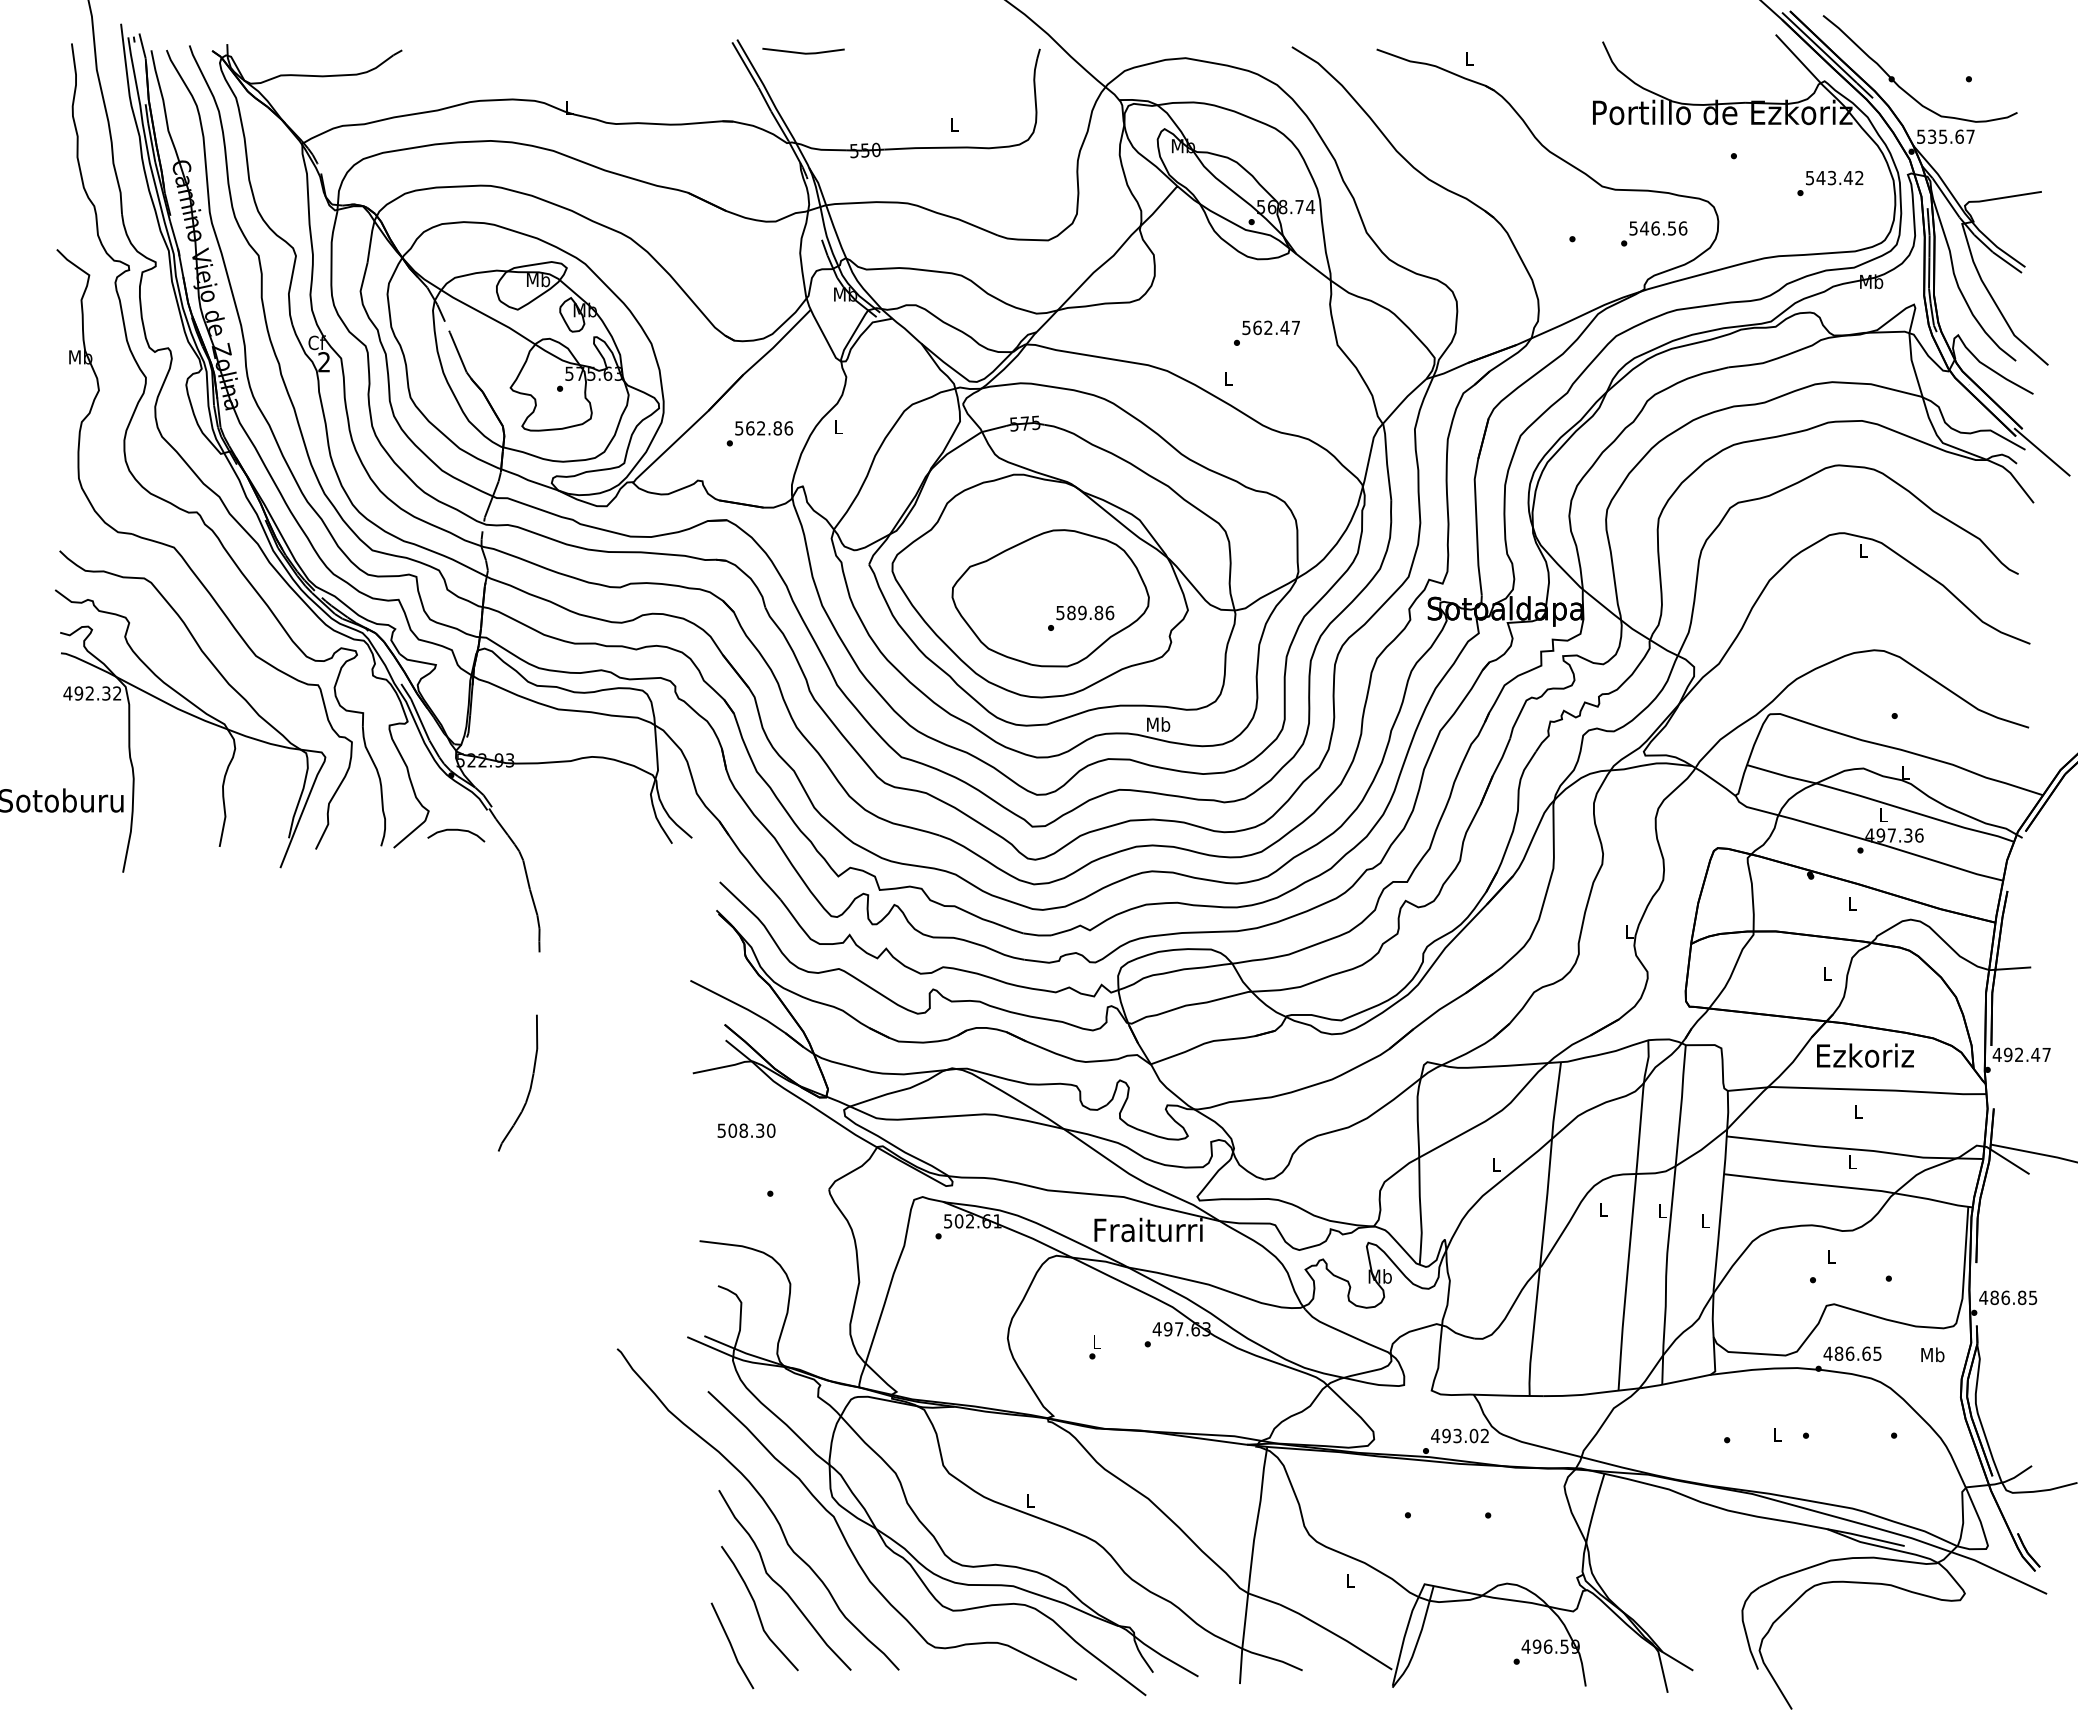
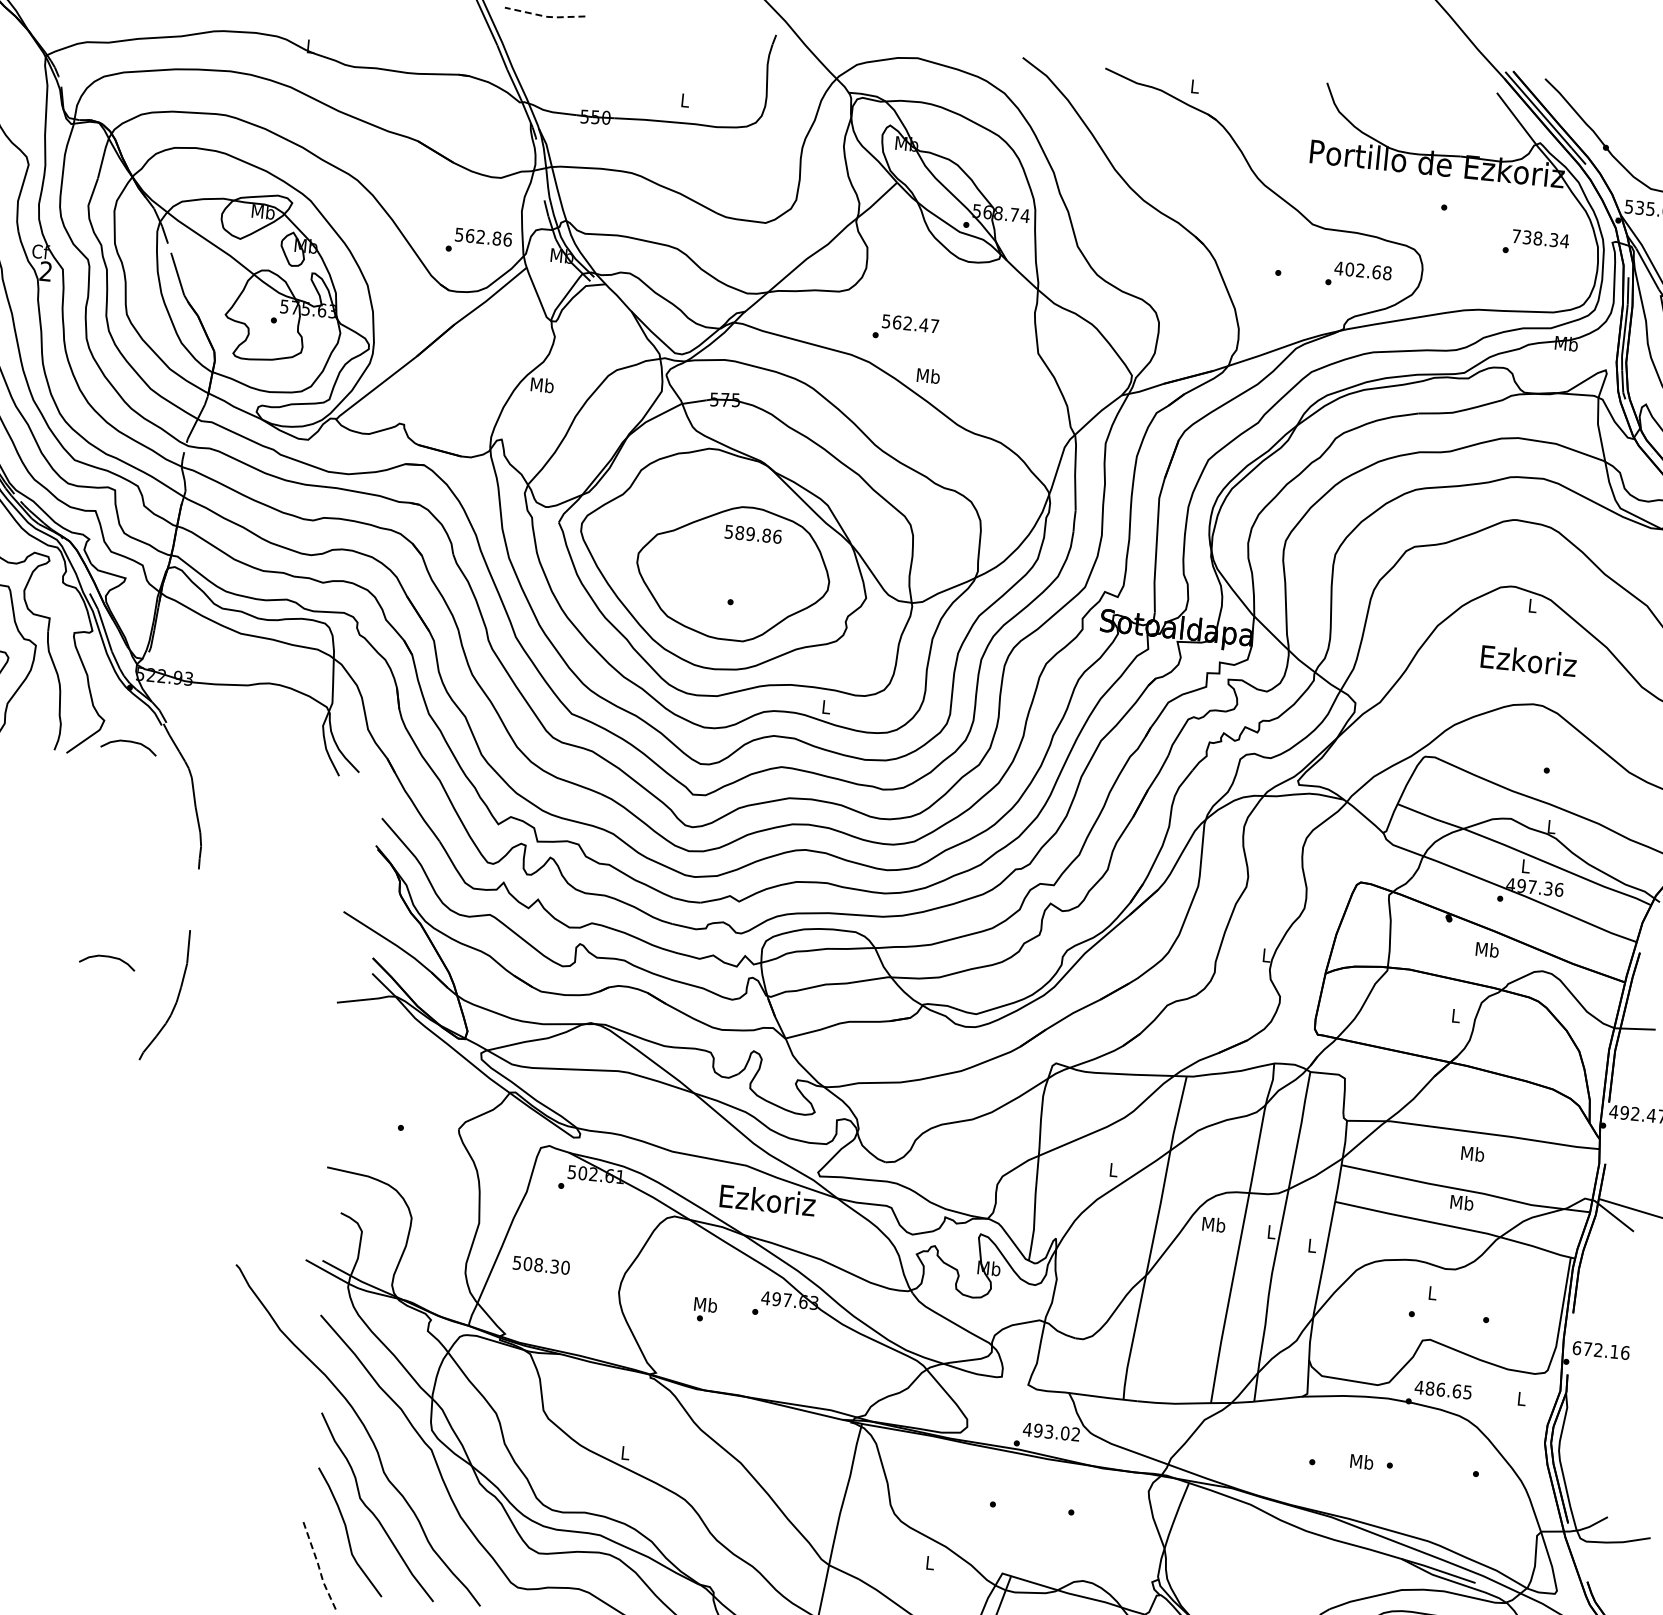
line: (804, 53) -> (545, 16), solid -> dashed
text: (1834, 177) -> (1540, 238), 543.42 -> 738.34
text: (1658, 228) -> (1363, 270), 546.56 -> 402.68
text: (1266, 332) -> (905, 327), moved
text: (1228, 378) -> (928, 375), L -> Mb
text: (838, 426) -> (542, 384), L -> Mb
text: (759, 433) -> (478, 241), moved
text: (1085, 612) -> (753, 533), moved
text: (1158, 724) -> (826, 707), Mb -> L
text: (1852, 903) -> (1487, 949), L -> Mb
curve: (456, 1050) -> (108, 957), added
text: (1865, 1055) -> (1528, 660), moved
text: (1858, 1111) -> (1472, 1153), L -> Mb
text: (746, 1130) -> (541, 1265), moved
text: (1852, 1161) -> (1462, 1201), L -> Mb
text: (1603, 1209) -> (1213, 1224), L -> Mb
text: (1148, 1229) -> (767, 1199), Fraiturri -> Ezkoriz
text: (2008, 1297) -> (1601, 1350), 486.85 -> 672.16
text: (1096, 1341) -> (705, 1304), L -> Mb
text: (1932, 1354) -> (1521, 1398), Mb -> L
text: (1776, 1434) -> (1361, 1461), L -> Mb
line: (731, 1646) -> (318, 1566), solid -> dashed

